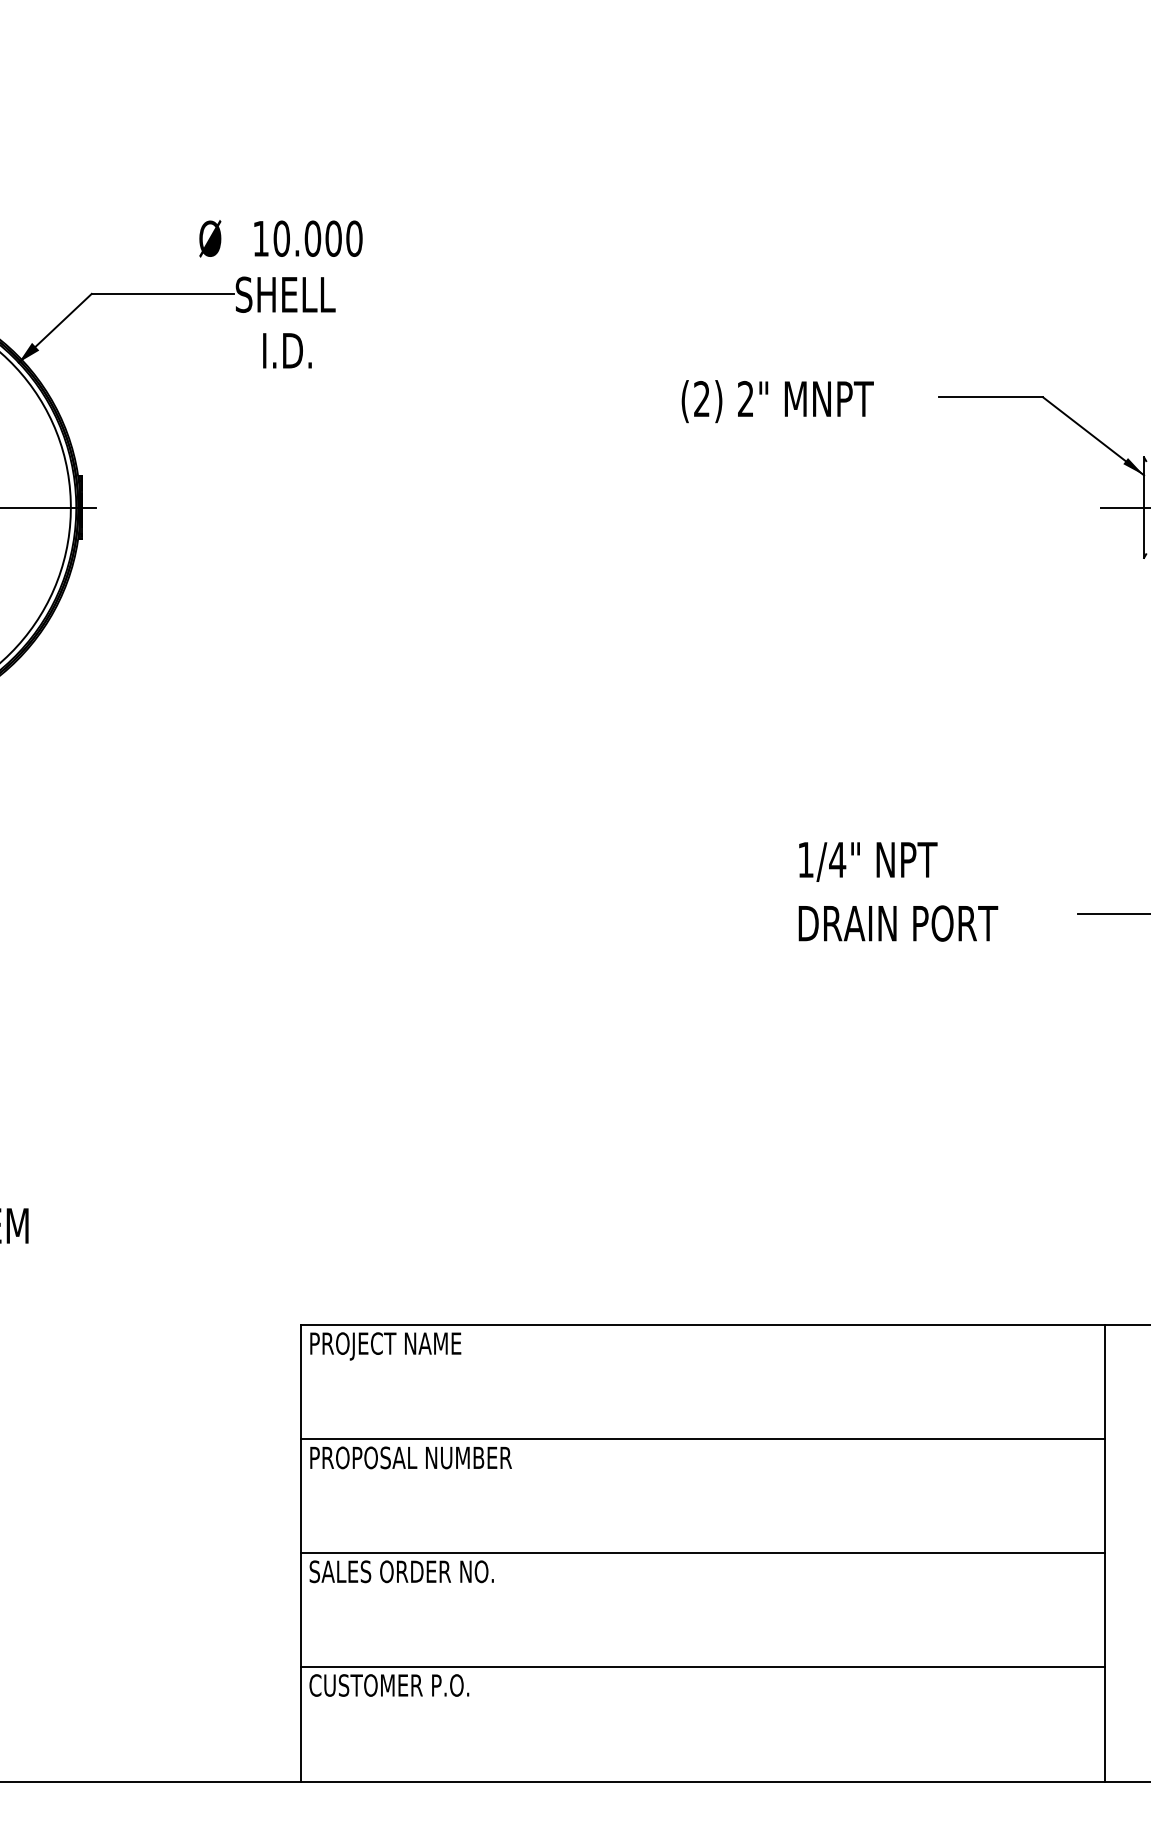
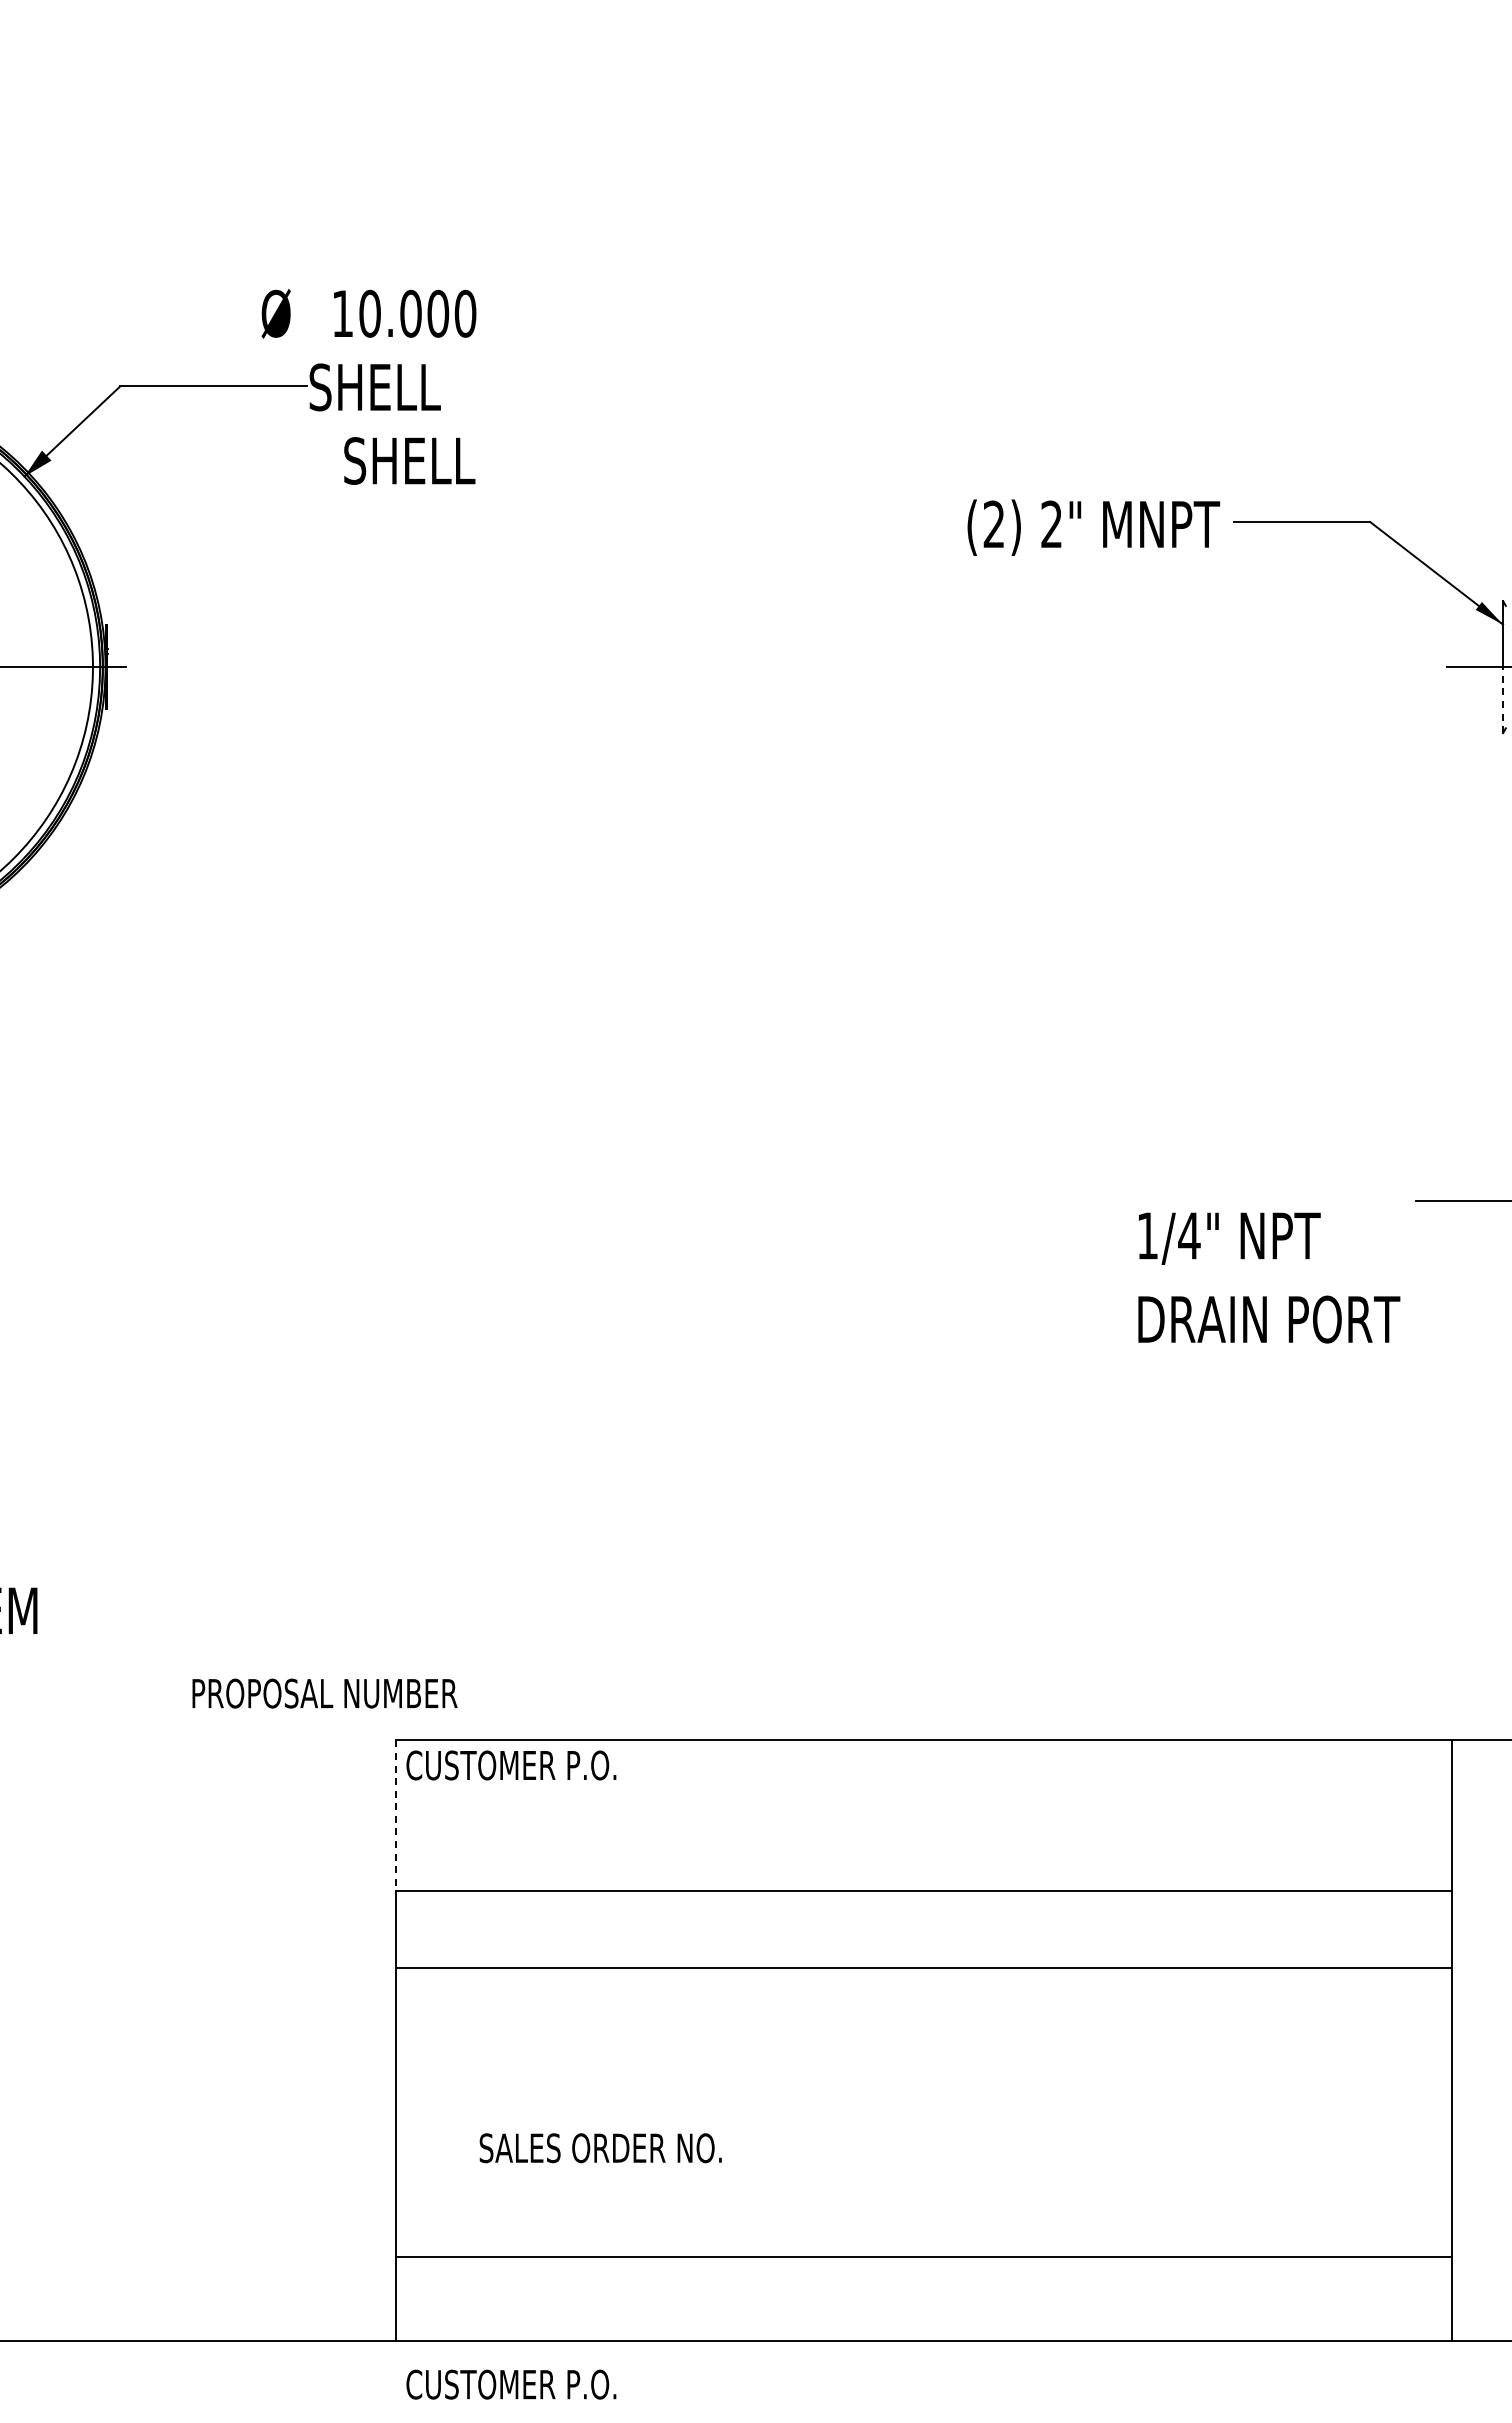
text: (311, 350) -> (409, 460), I.D. -> SHELL
text: (777, 401) -> (1093, 527), moved
line: (1144, 532) -> (1503, 699), solid -> dashed
text: (898, 891) -> (1269, 1277), moved
text: (389, 1345) -> (511, 1768), PROJECT NAME -> CUSTOMER P.O.
line: (301, 1382) -> (395, 1816), solid -> dashed
text: (410, 1457) -> (324, 1693), moved
line: (702, 1552) -> (923, 1967), moved
text: (401, 1571) -> (600, 2148), moved
line: (702, 1667) -> (923, 2256), moved
text: (389, 1685) -> (511, 2384), moved

